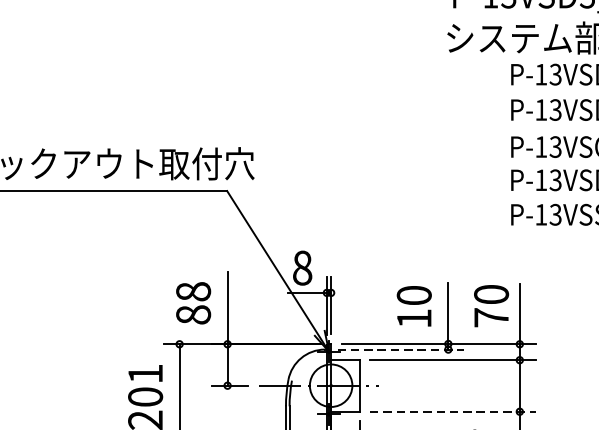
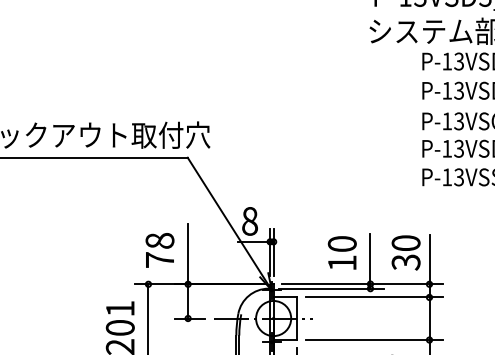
text: (192, 314) -> (159, 259), 88 -> 78
text: (490, 317) -> (405, 262), 70 -> 30
line: (401, 349) -> (331, 288), dashed -> solid
line: (453, 412) -> (374, 340), dashed -> solid

